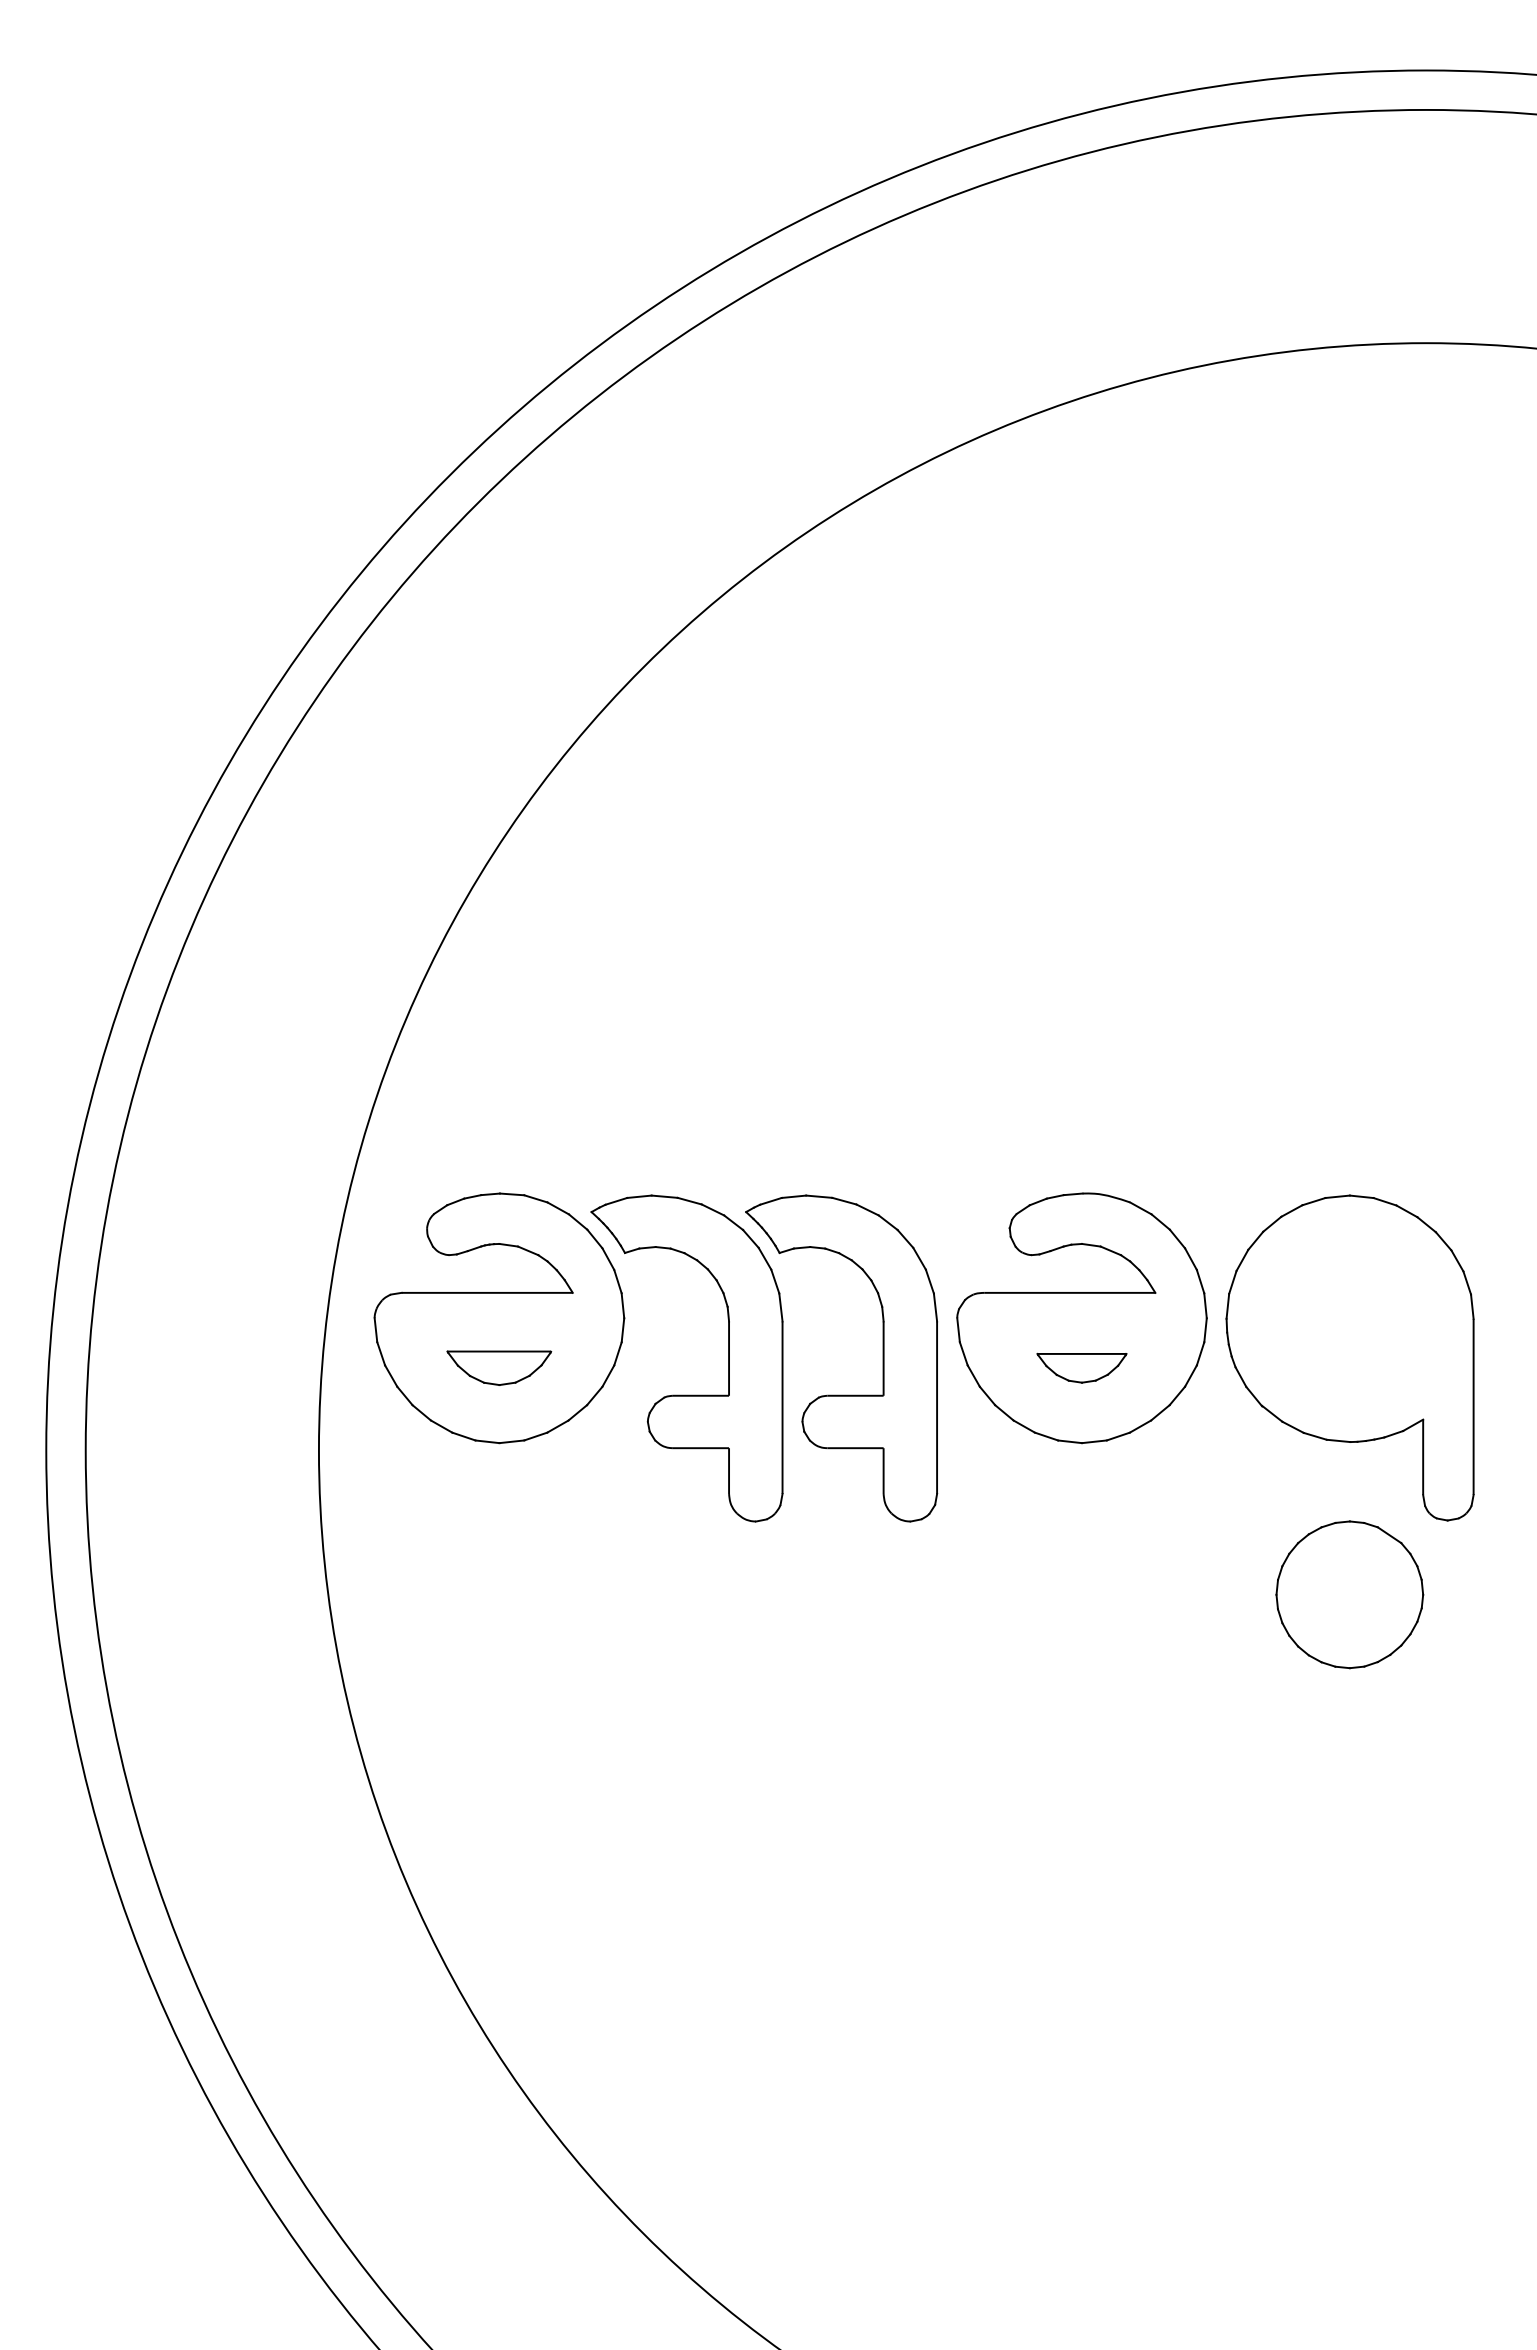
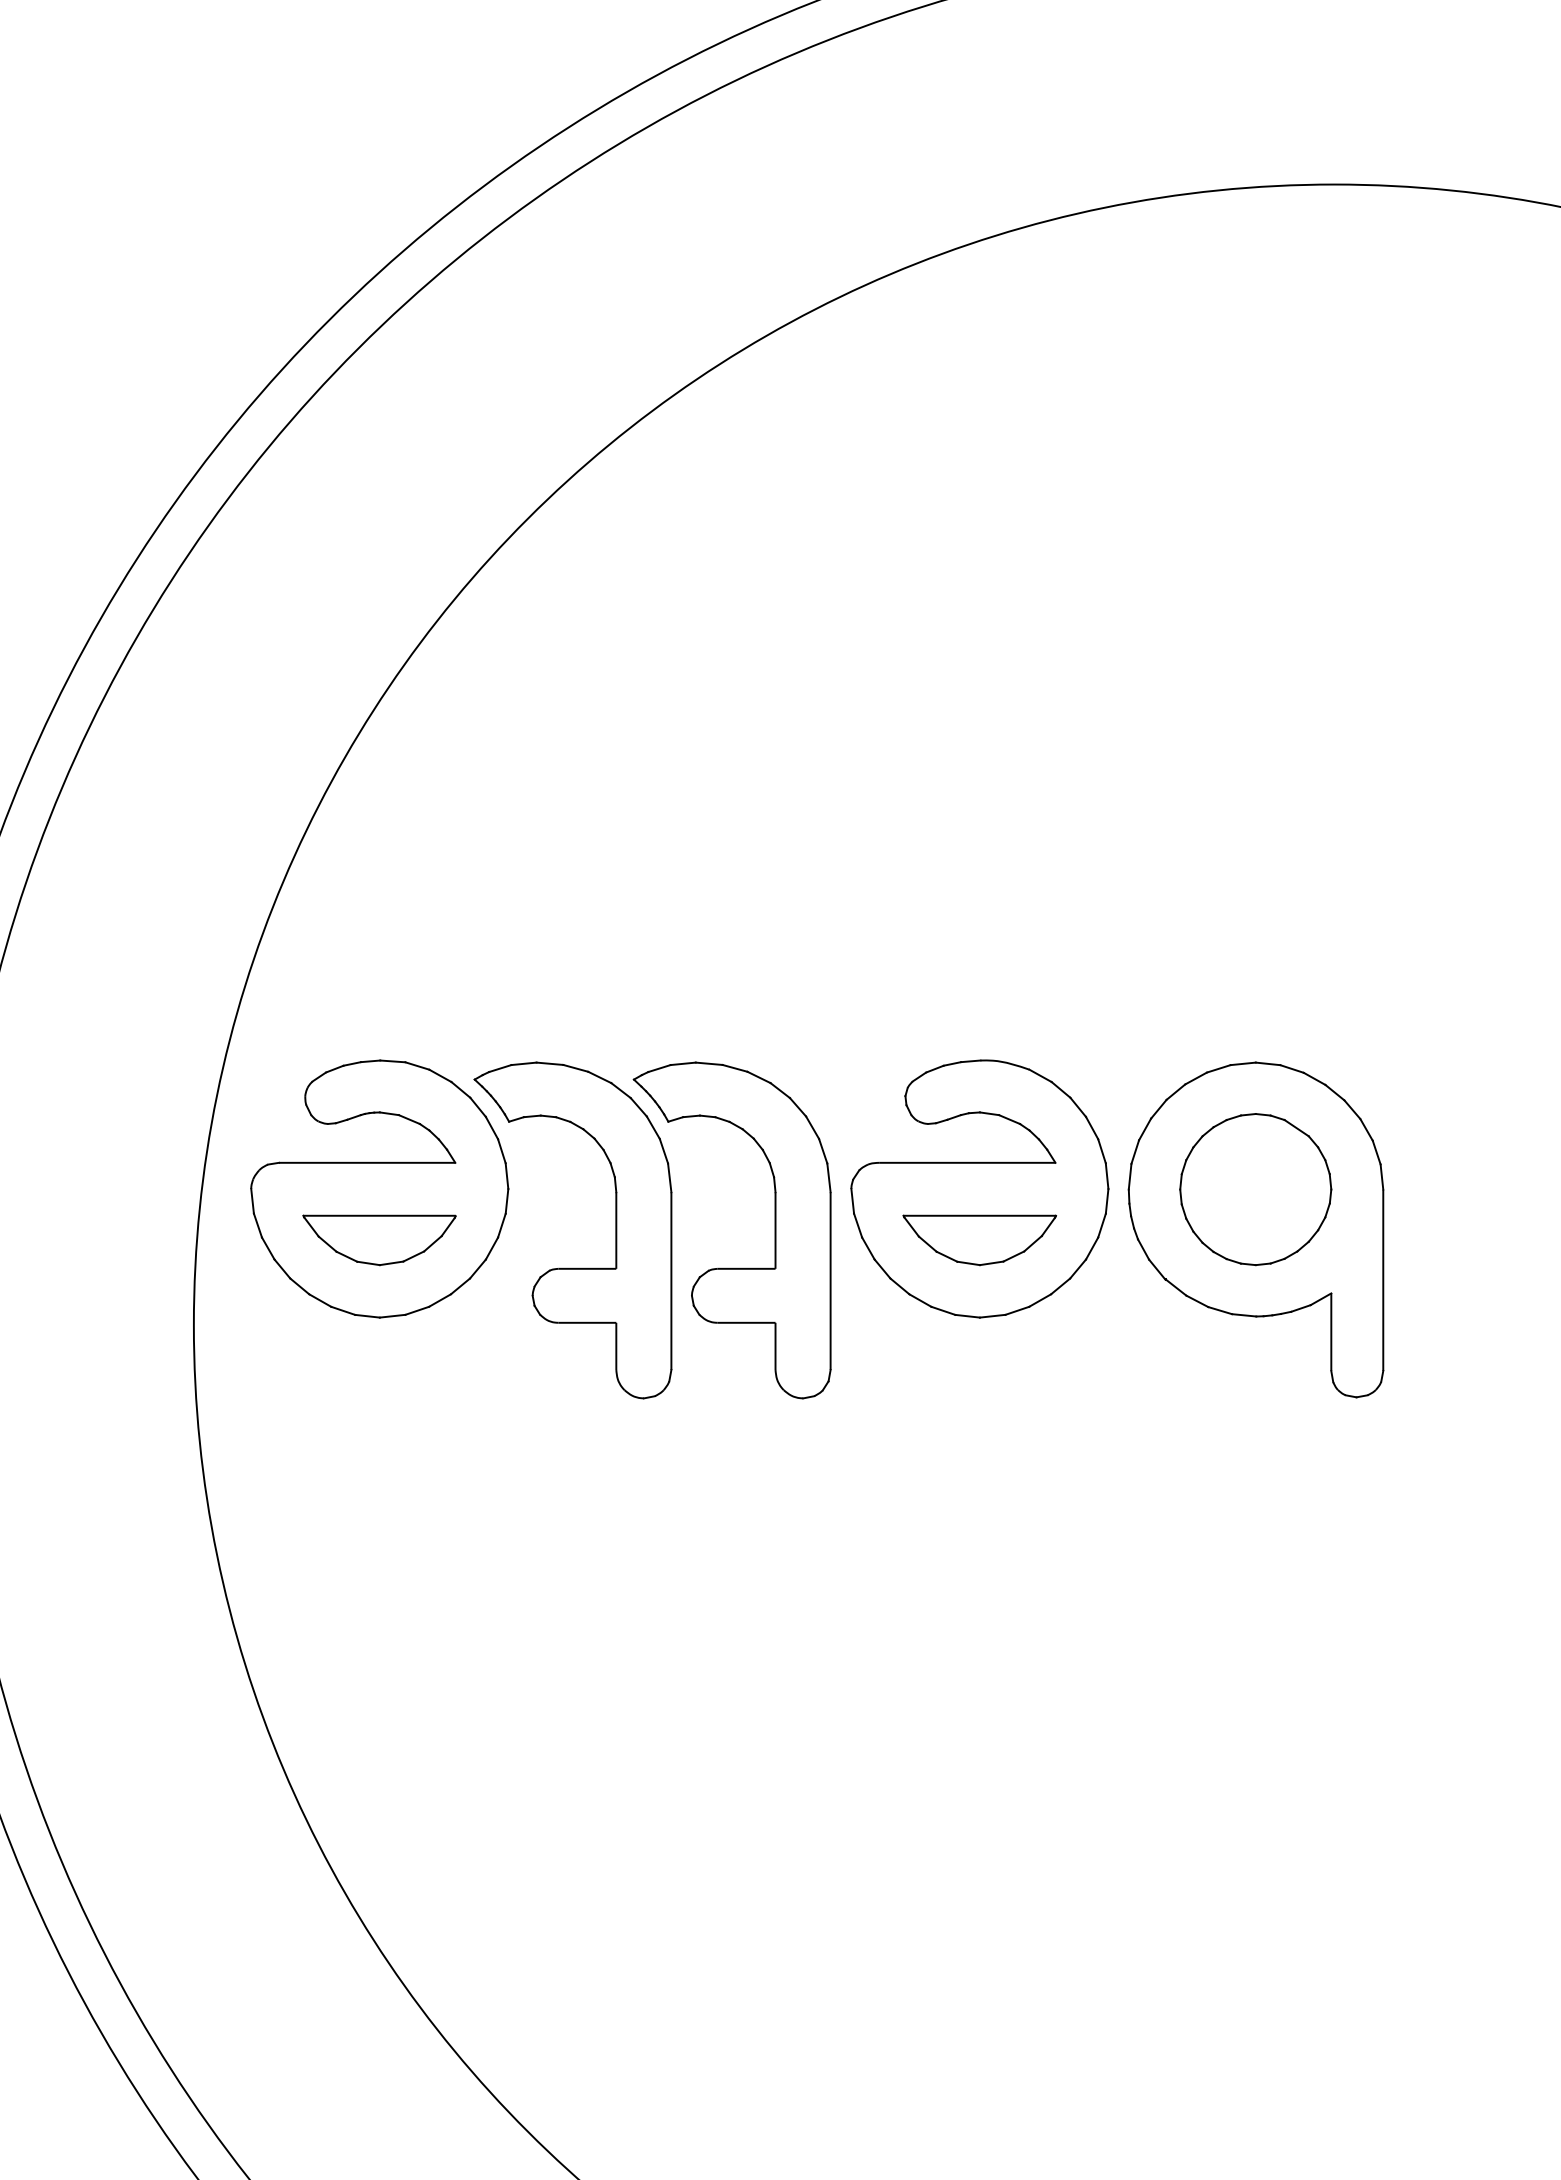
part: (499, 1368) -> (379, 1240), size x1.43
part: (1081, 1368) -> (979, 1240), size x1.67
part: (1349, 1594) -> (1255, 1189), moved

